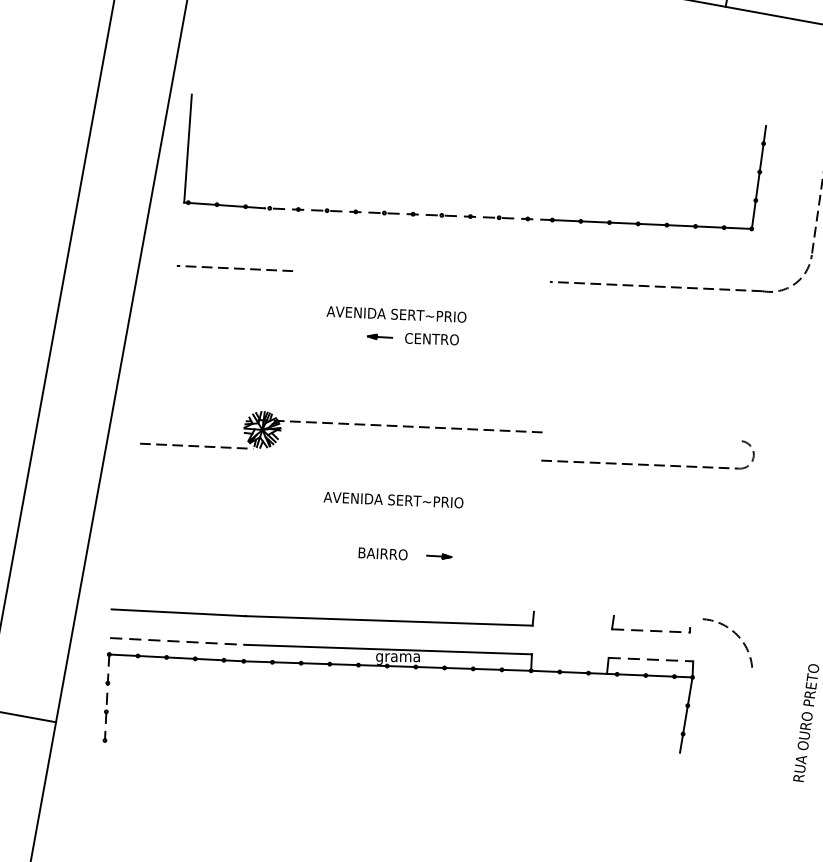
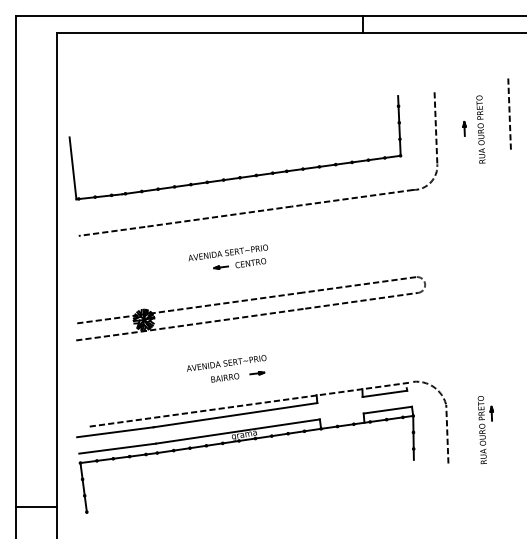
line: (408, 213) -> (204, 182), dashed -> solid
line: (421, 276) -> (218, 216), added
part: (394, 320) -> (227, 256), moved
line: (200, 417) -> (107, 319), added
line: (641, 436) -> (359, 284), added
line: (396, 453) -> (222, 319), added
text: (393, 500) -> (226, 363), moved
line: (416, 606) -> (249, 404), added
line: (652, 630) -> (385, 393), dashed -> solid
line: (177, 641) -> (117, 448), dashed -> solid
line: (651, 660) -> (388, 410), dashed -> solid
line: (106, 697) -> (83, 487), dashed -> solid
line: (745, 718) -> (447, 433), added

